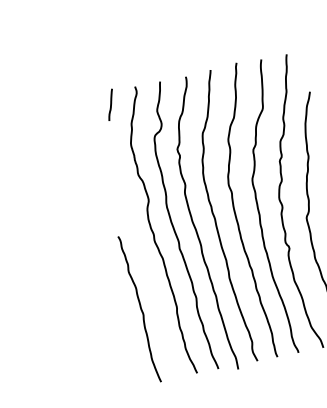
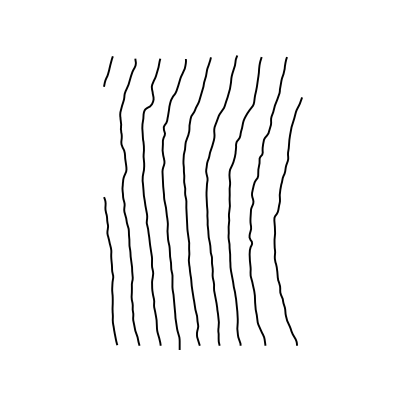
curve: (140, 309) -> (111, 271), moved

